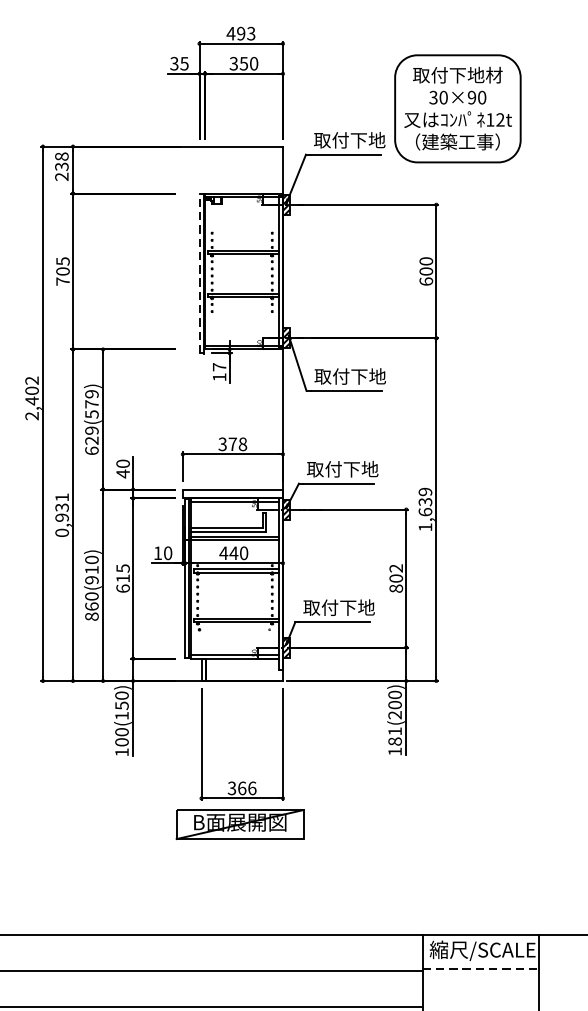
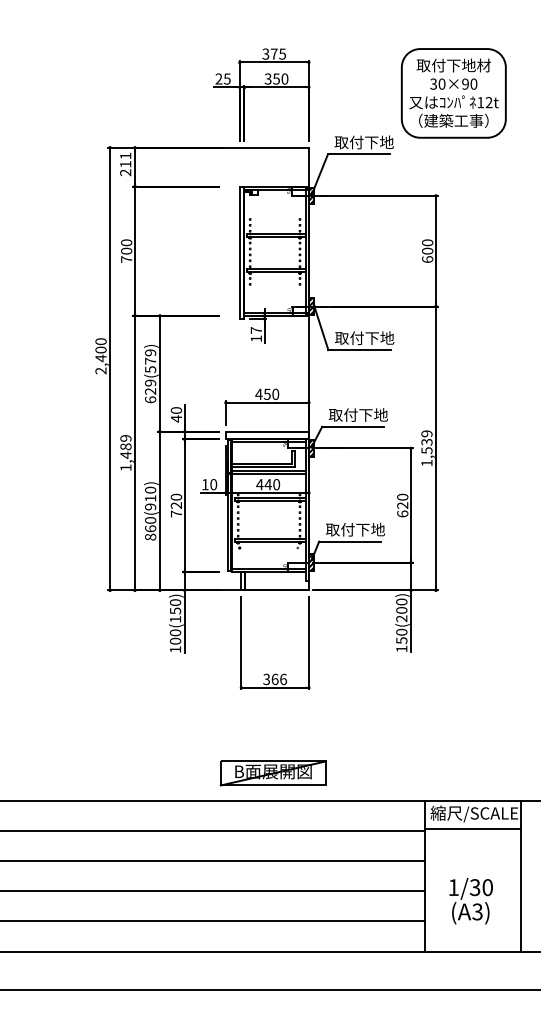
text: (240, 32) -> (273, 53), 493 -> 375
text: (173, 64) -> (218, 79), 35 -> 25
part: (457, 108) -> (453, 93), moved
text: (61, 160) -> (125, 159), 238 -> 211
text: (62, 261) -> (126, 242), 705 -> 700
line: (199, 274) -> (239, 253), dashed -> solid
text: (31, 380) -> (100, 341), 2,402 -> 2,400
text: (233, 443) -> (267, 393), 378 -> 450
text: (424, 512) -> (426, 450), 1,639 -> 1,539
text: (61, 515) -> (125, 453), 0,931 -> 1,489
text: (123, 578) -> (176, 505), 615 -> 720
text: (395, 578) -> (402, 505), 802 -> 620
text: (394, 736) -> (401, 636), 181(200) -> 150(200)
part: (239, 824) -> (272, 773), moved
line: (481, 969) -> (473, 829), dashed -> solid

